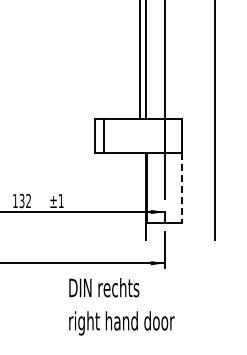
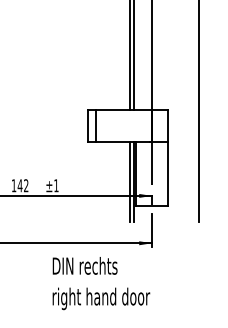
line: (182, 188) -> (168, 174), dashed -> solid
line: (140, 196) -> (129, 181), added
text: (21, 200) -> (19, 185), 132 -> 142
text: (121, 306) -> (101, 283), moved

